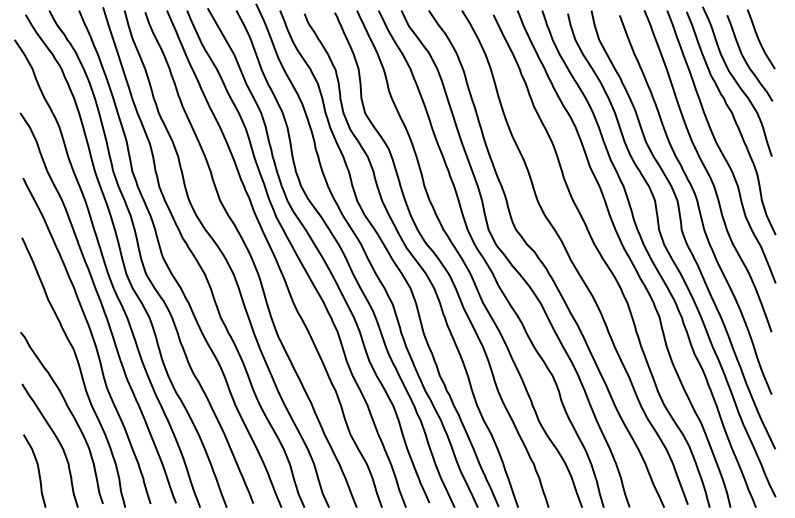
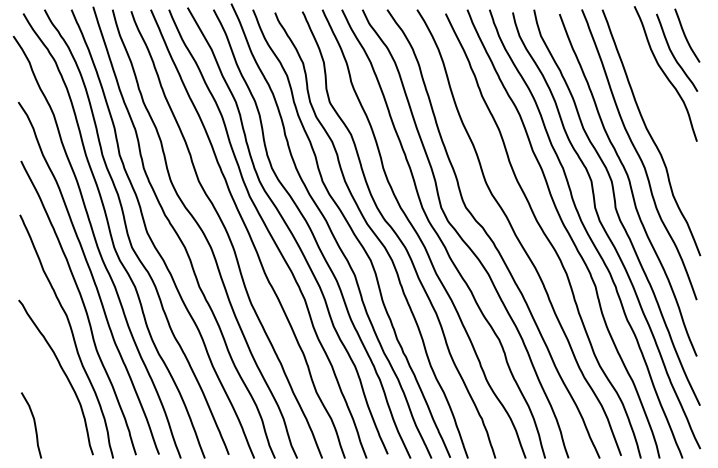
curve: (734, 123) -> (663, 111), removed
curve: (57, 442) -> (52, 399), removed

